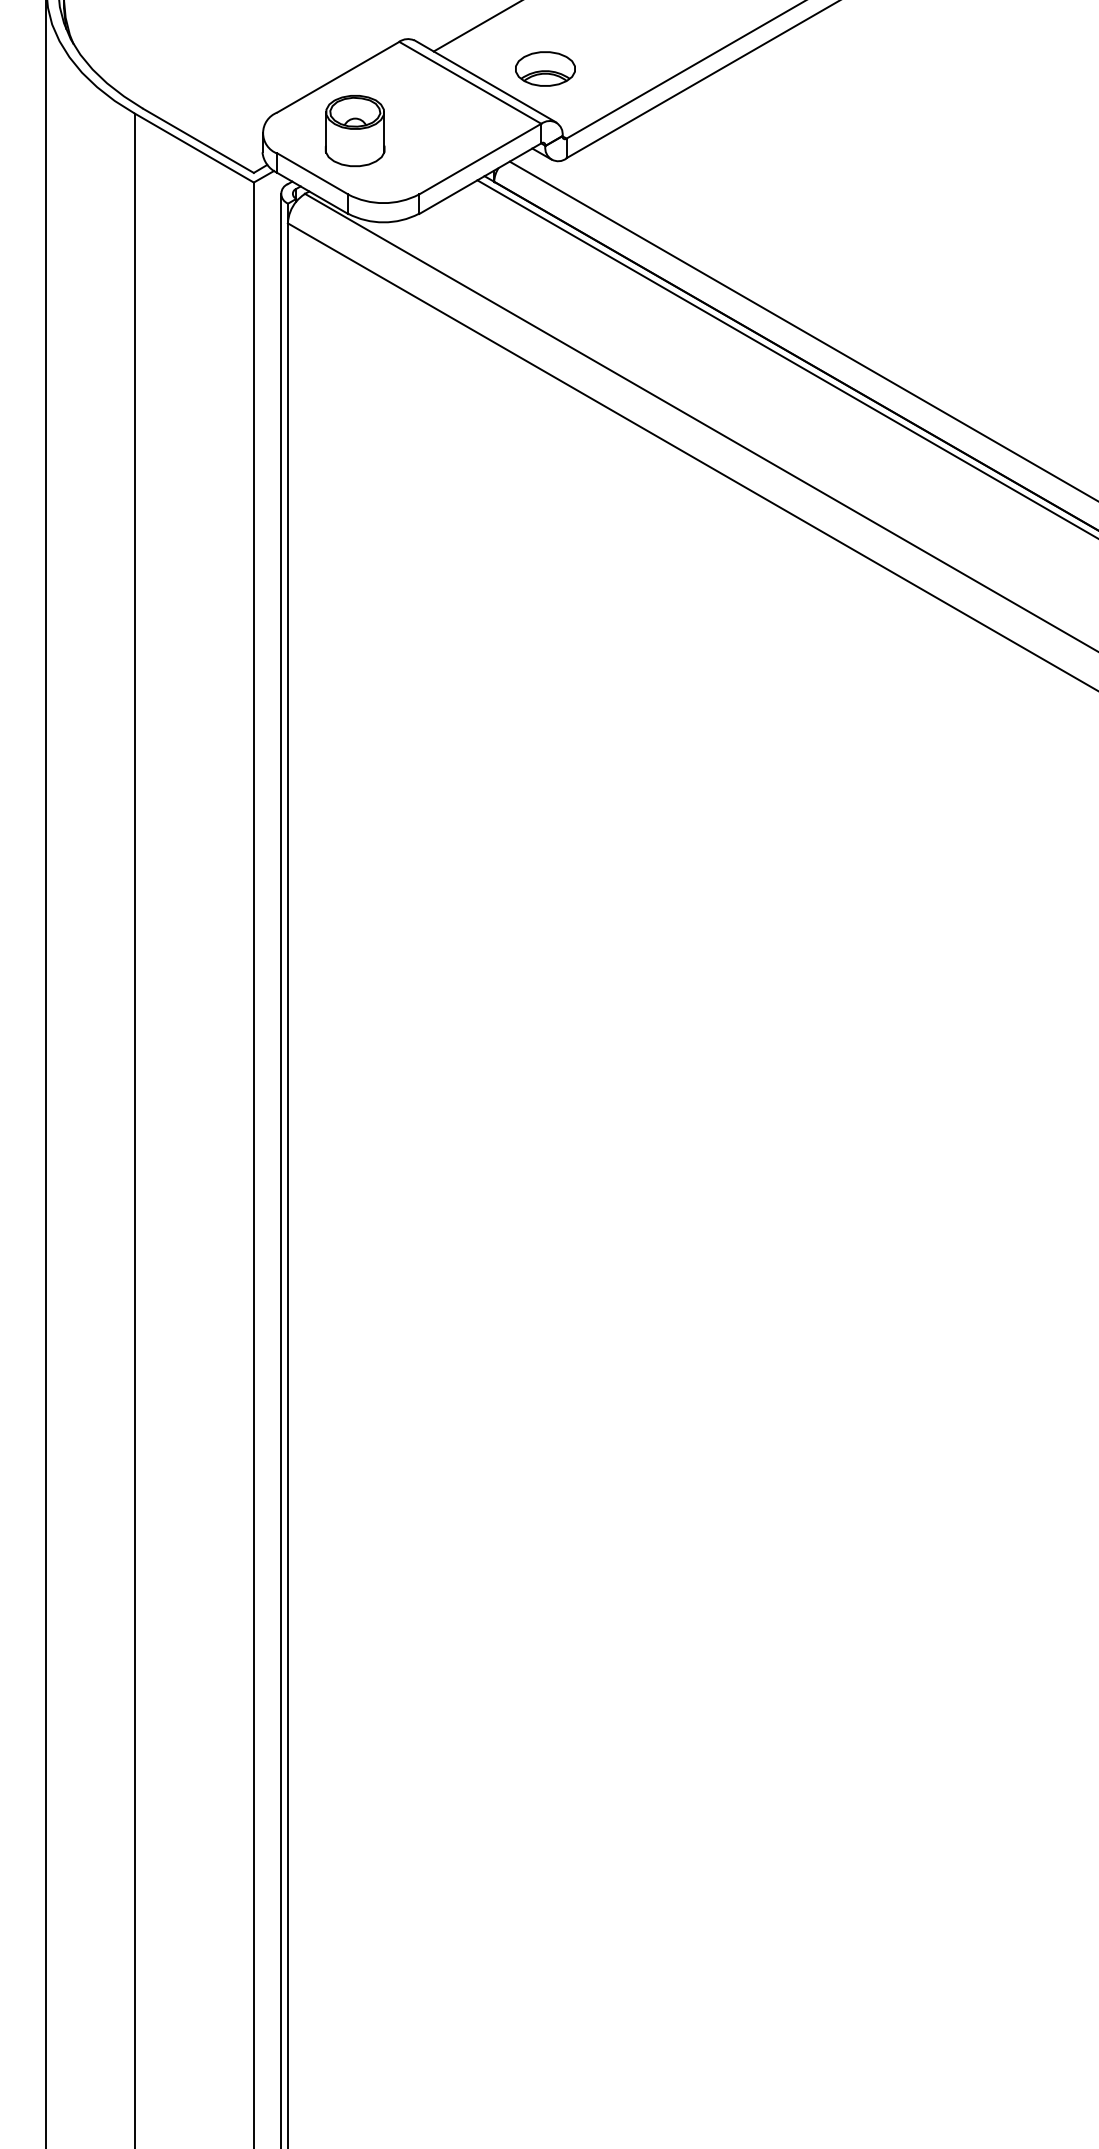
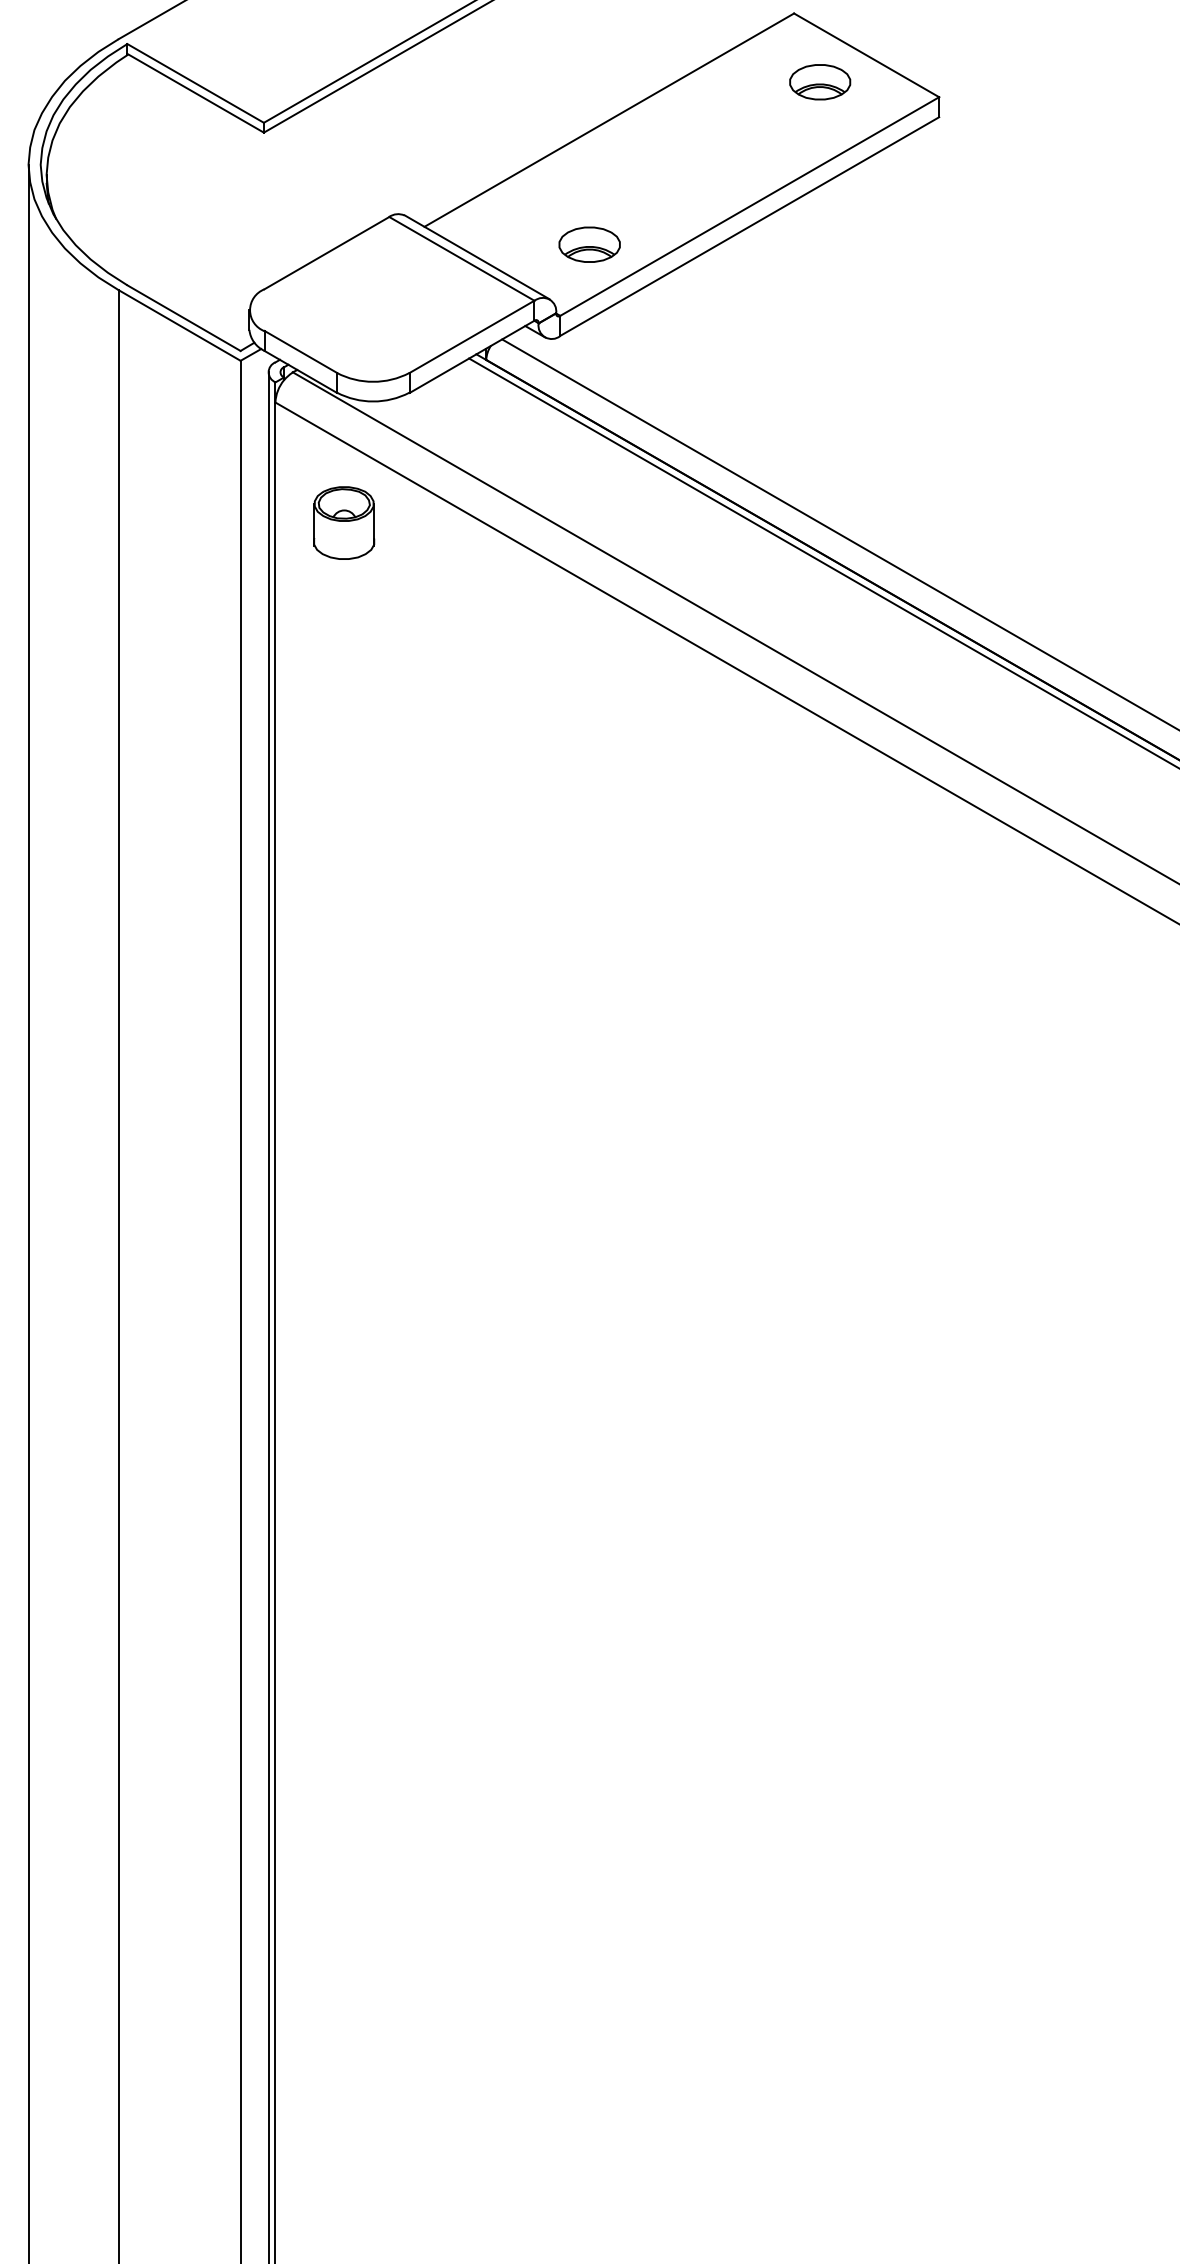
part: (545, 68) -> (589, 244), moved
part: (355, 130) -> (344, 522), moved

